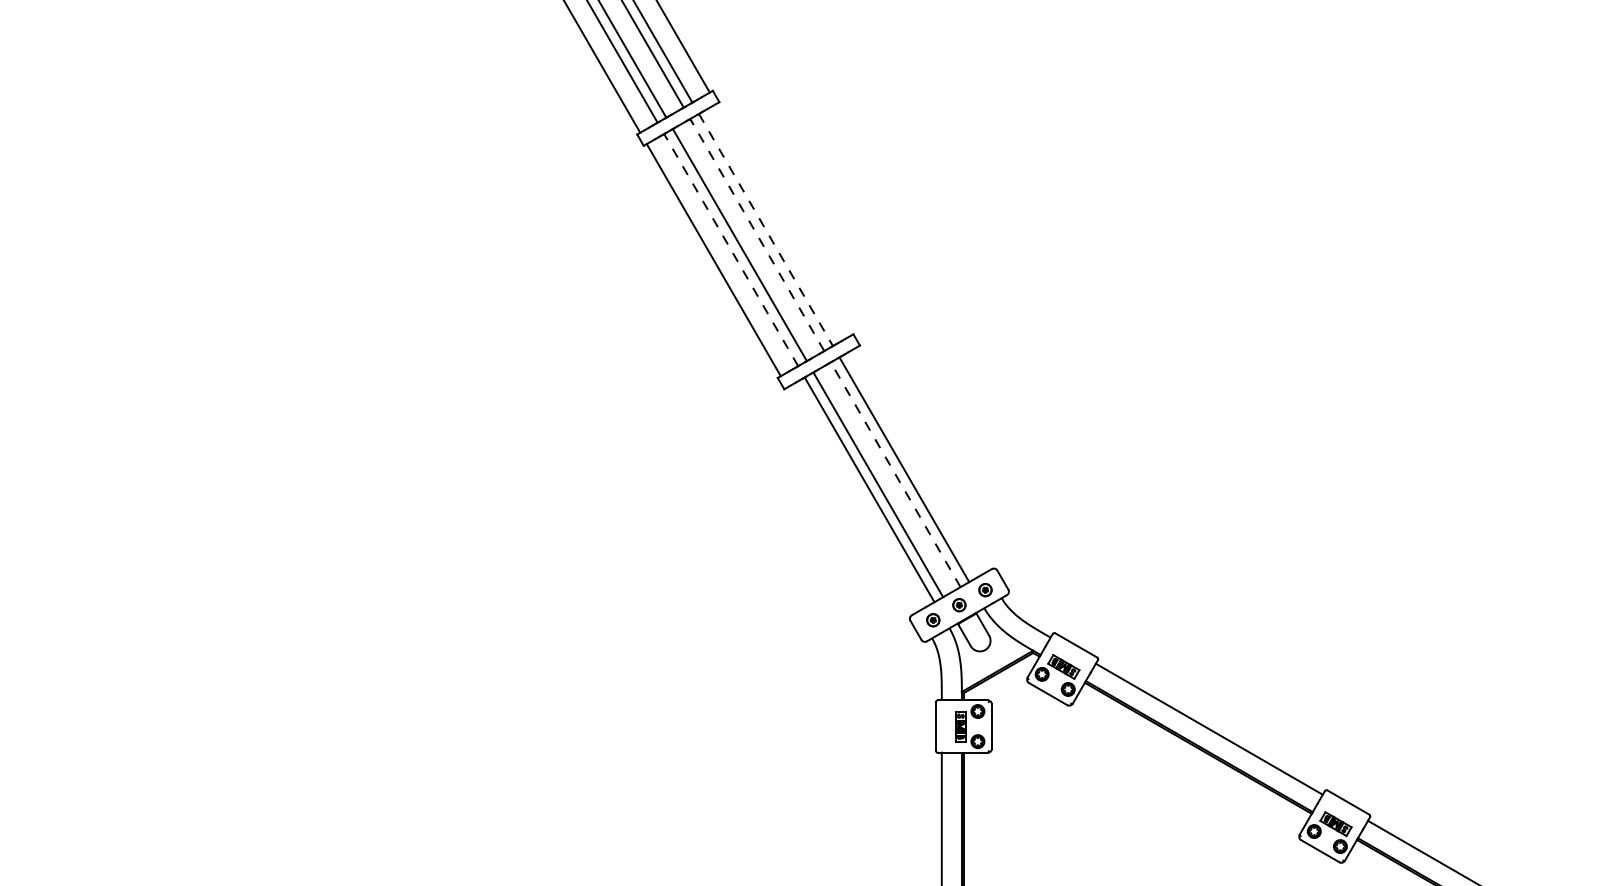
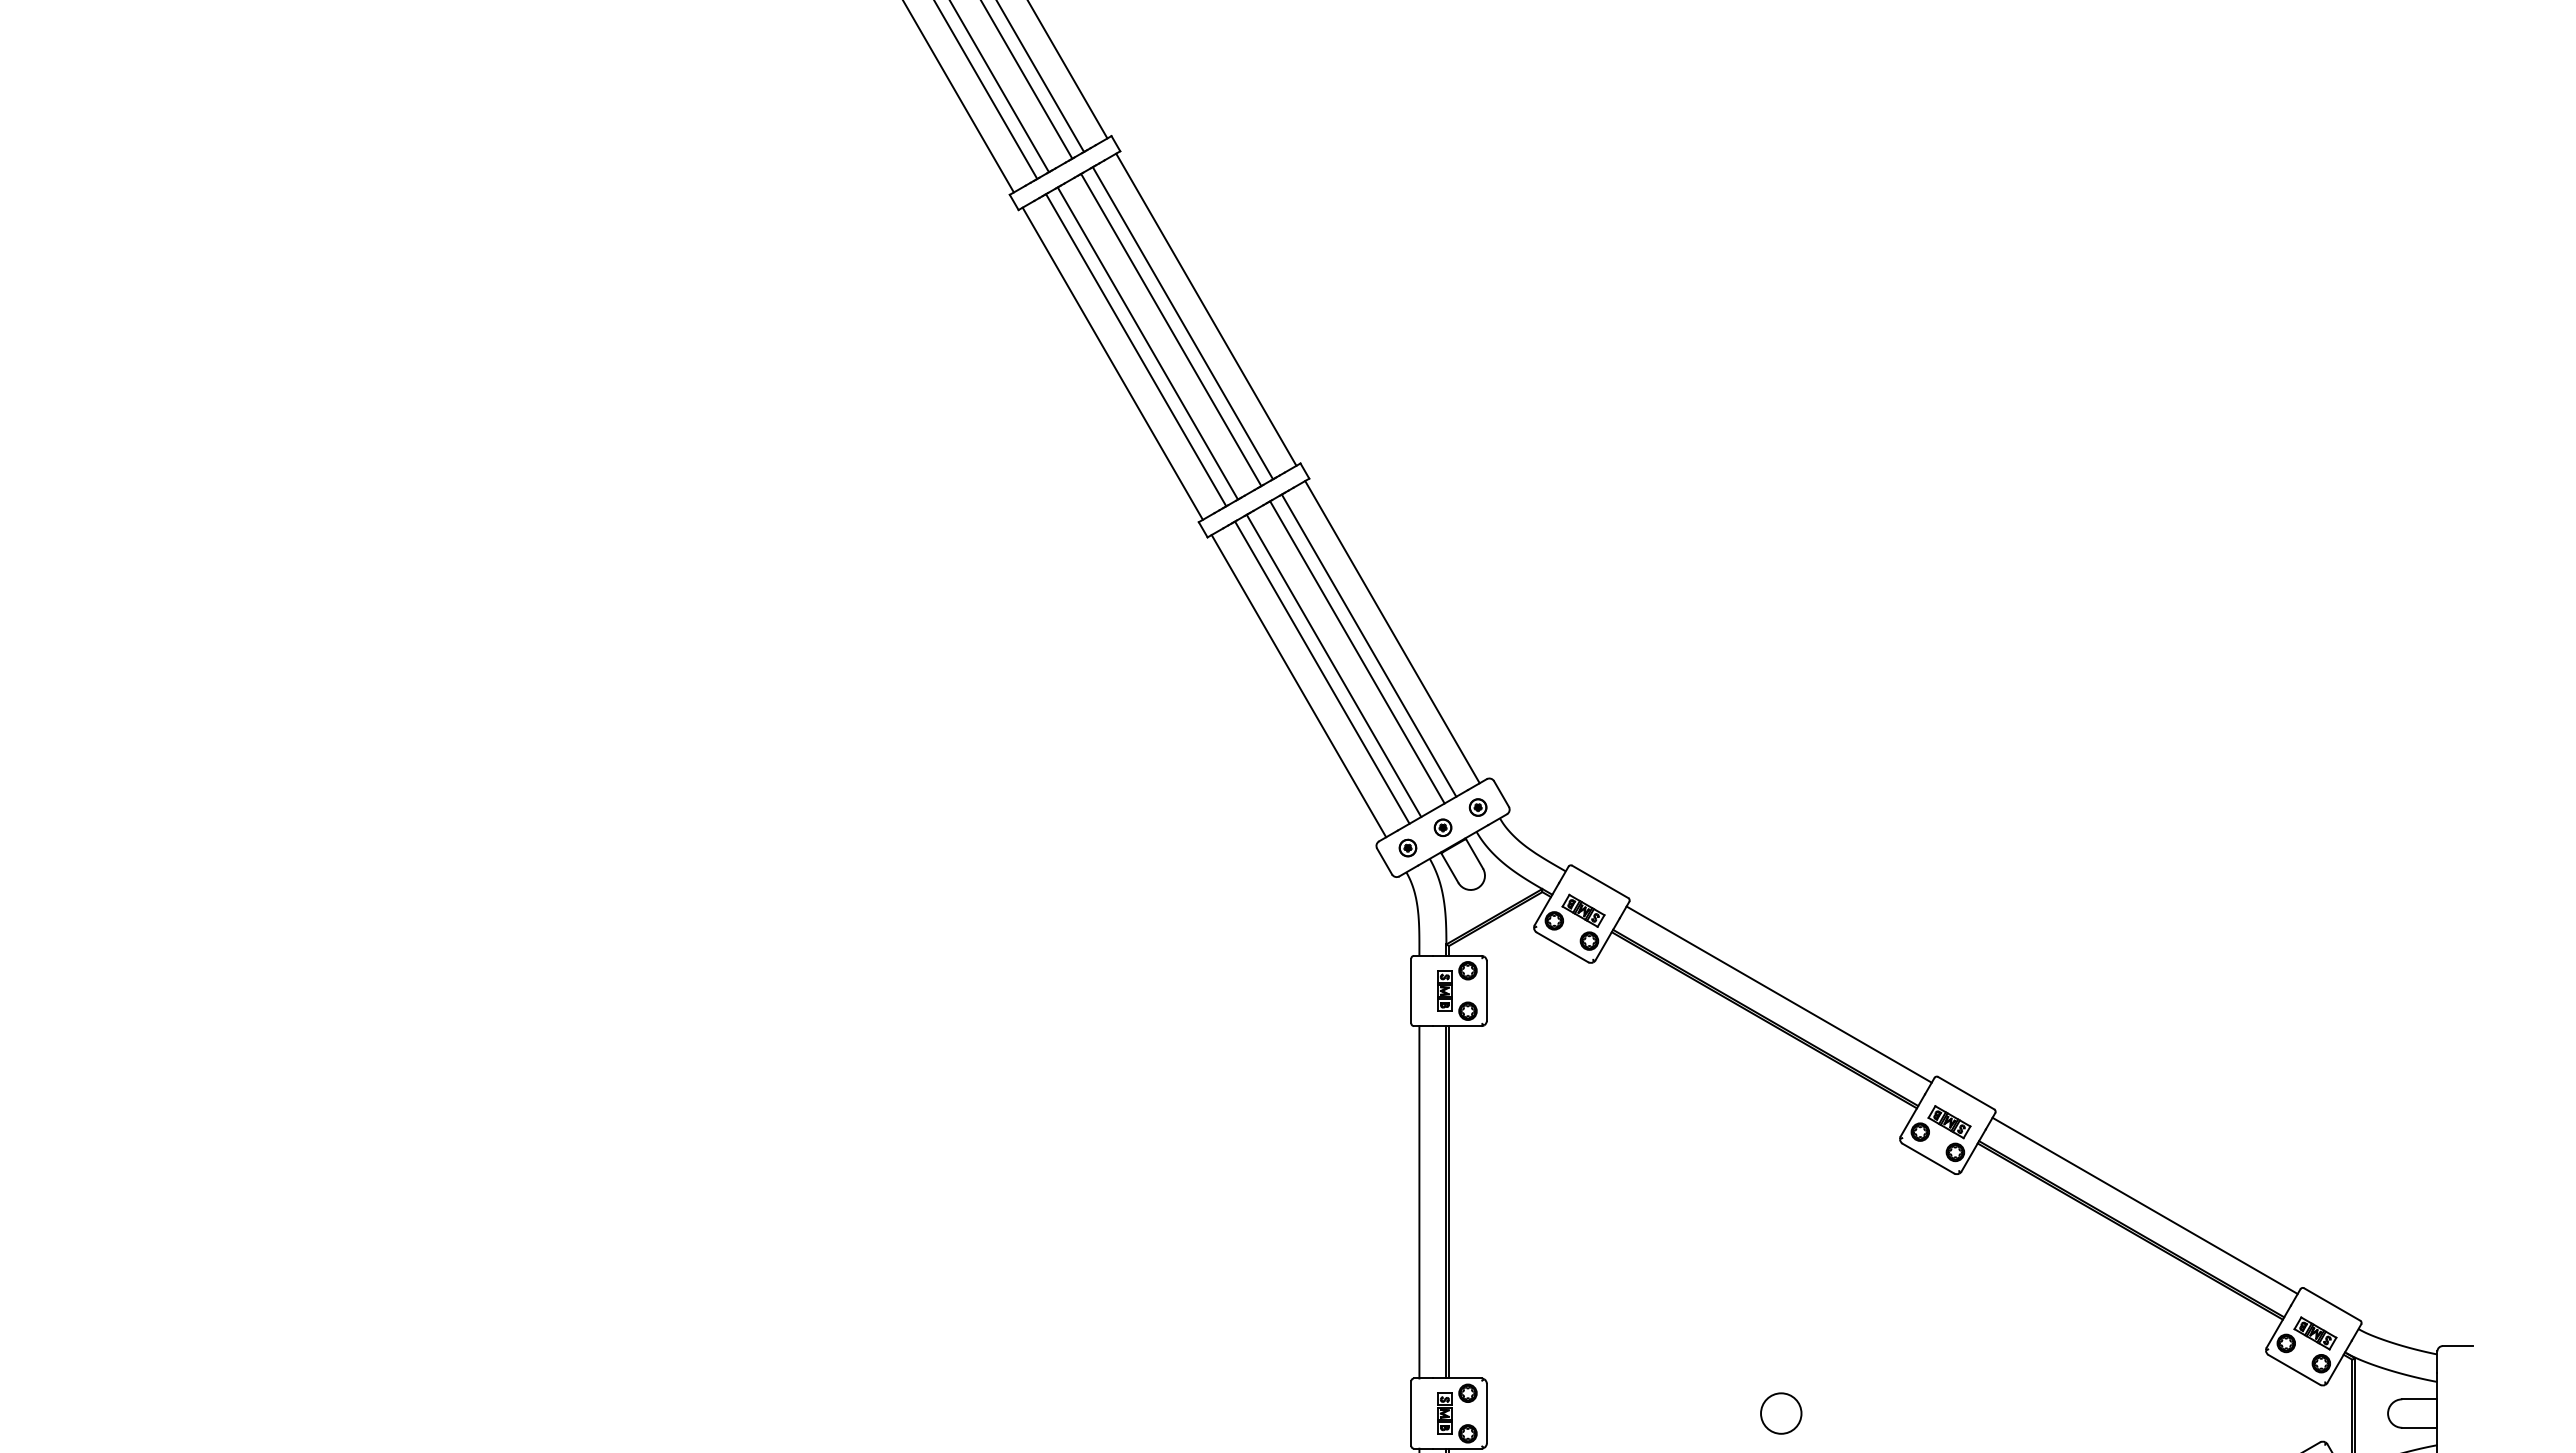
line: (783, 219) -> (1206, 309), added
line: (766, 230) -> (1183, 323), dashed -> solid
line: (757, 234) -> (1171, 329), dashed -> solid
line: (730, 249) -> (1135, 349), dashed -> solid
line: (921, 459) -> (1392, 632), added
line: (895, 474) -> (1357, 651), dashed -> solid
line: (851, 500) -> (1298, 686), added

